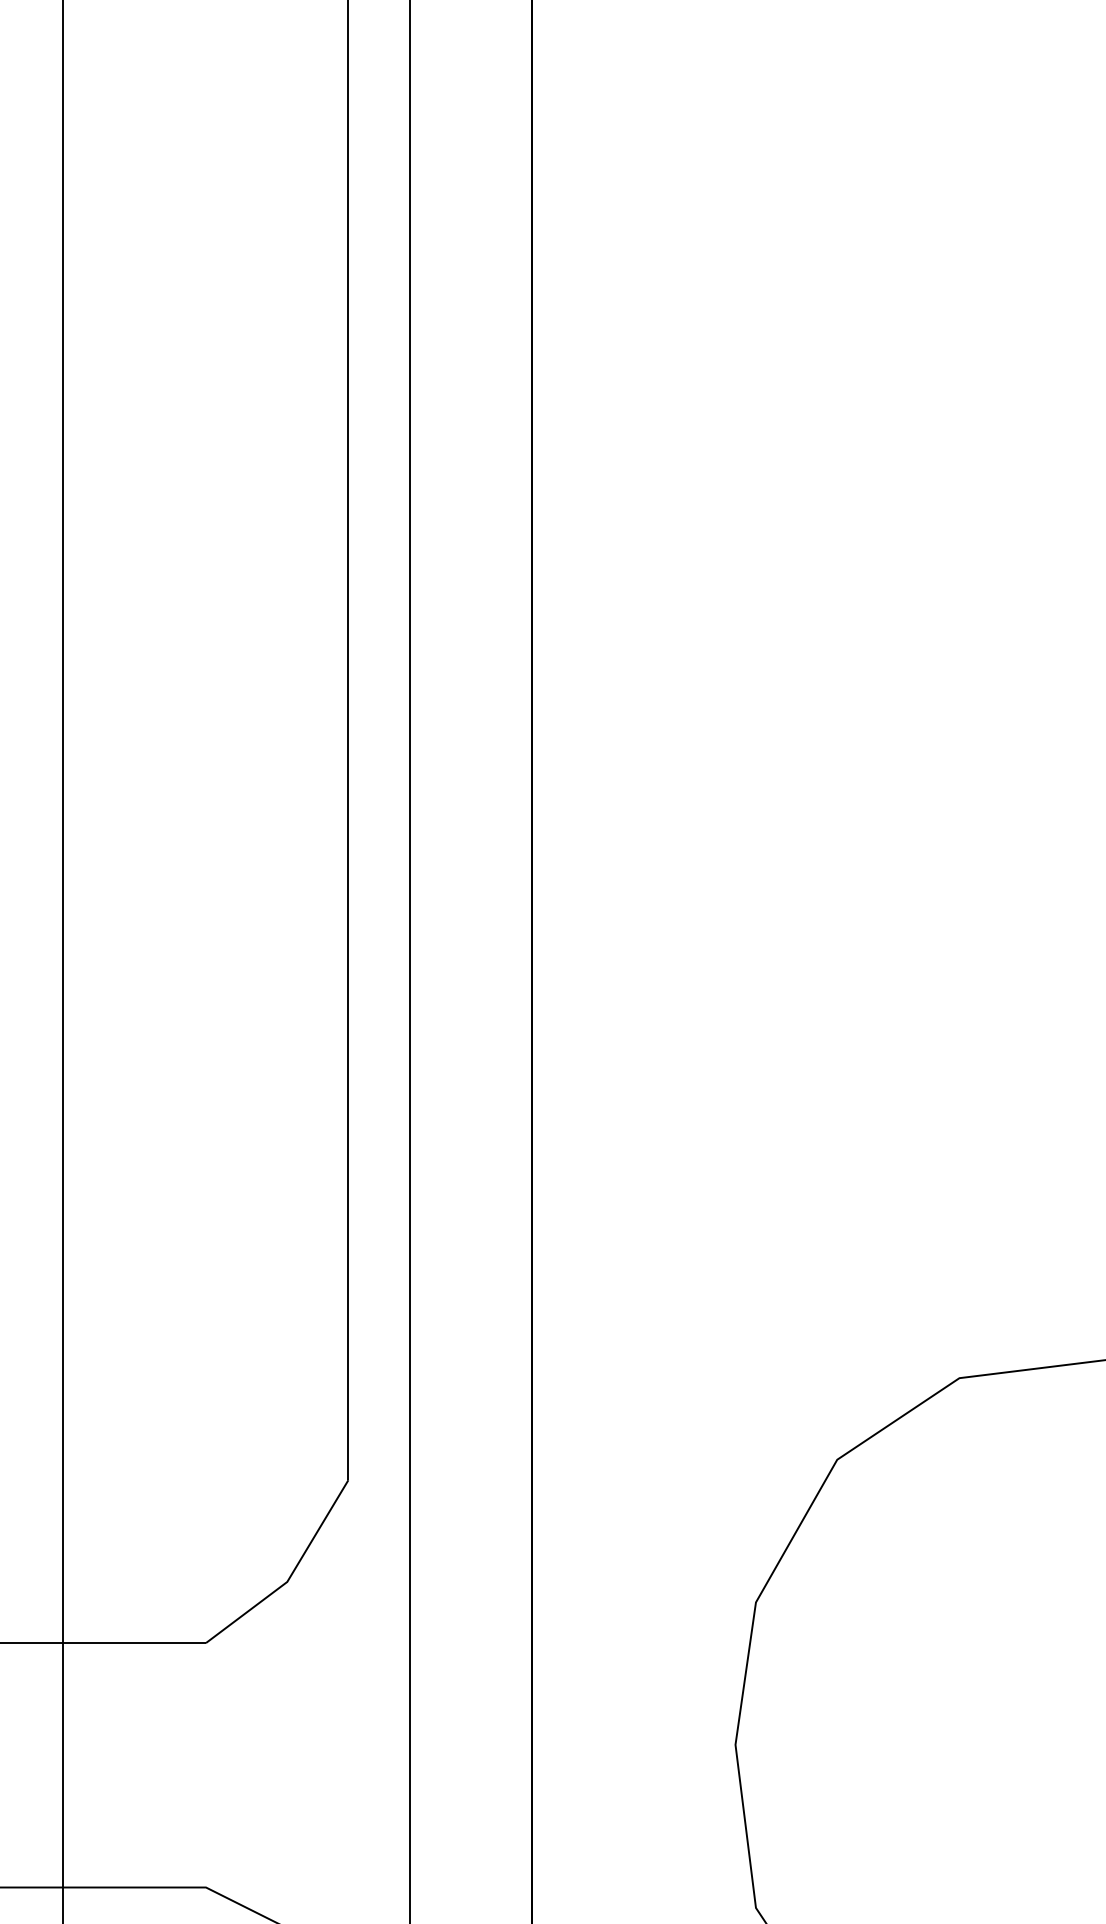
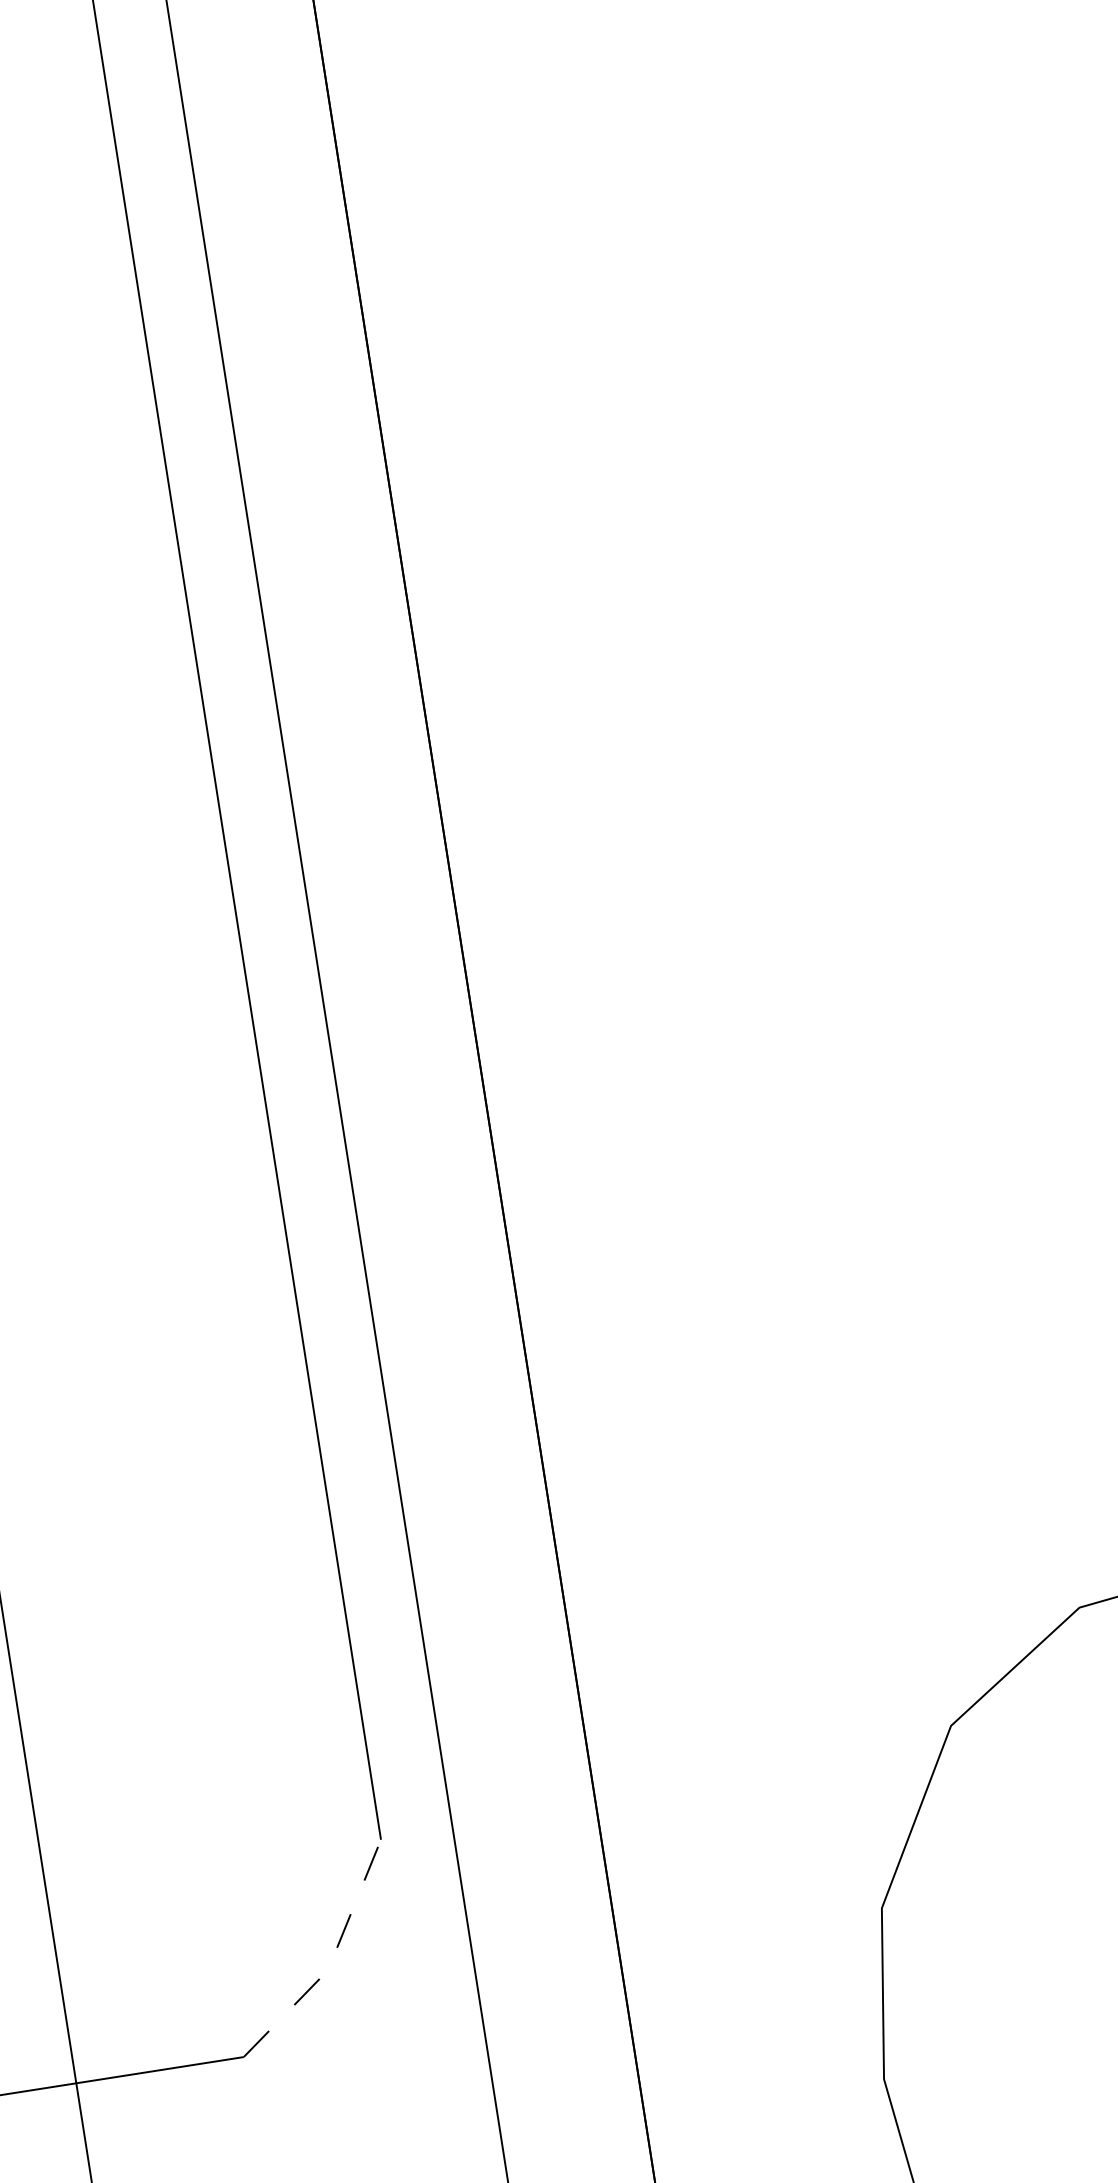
line: (291, 1575) -> (331, 1962), solid -> dashed

